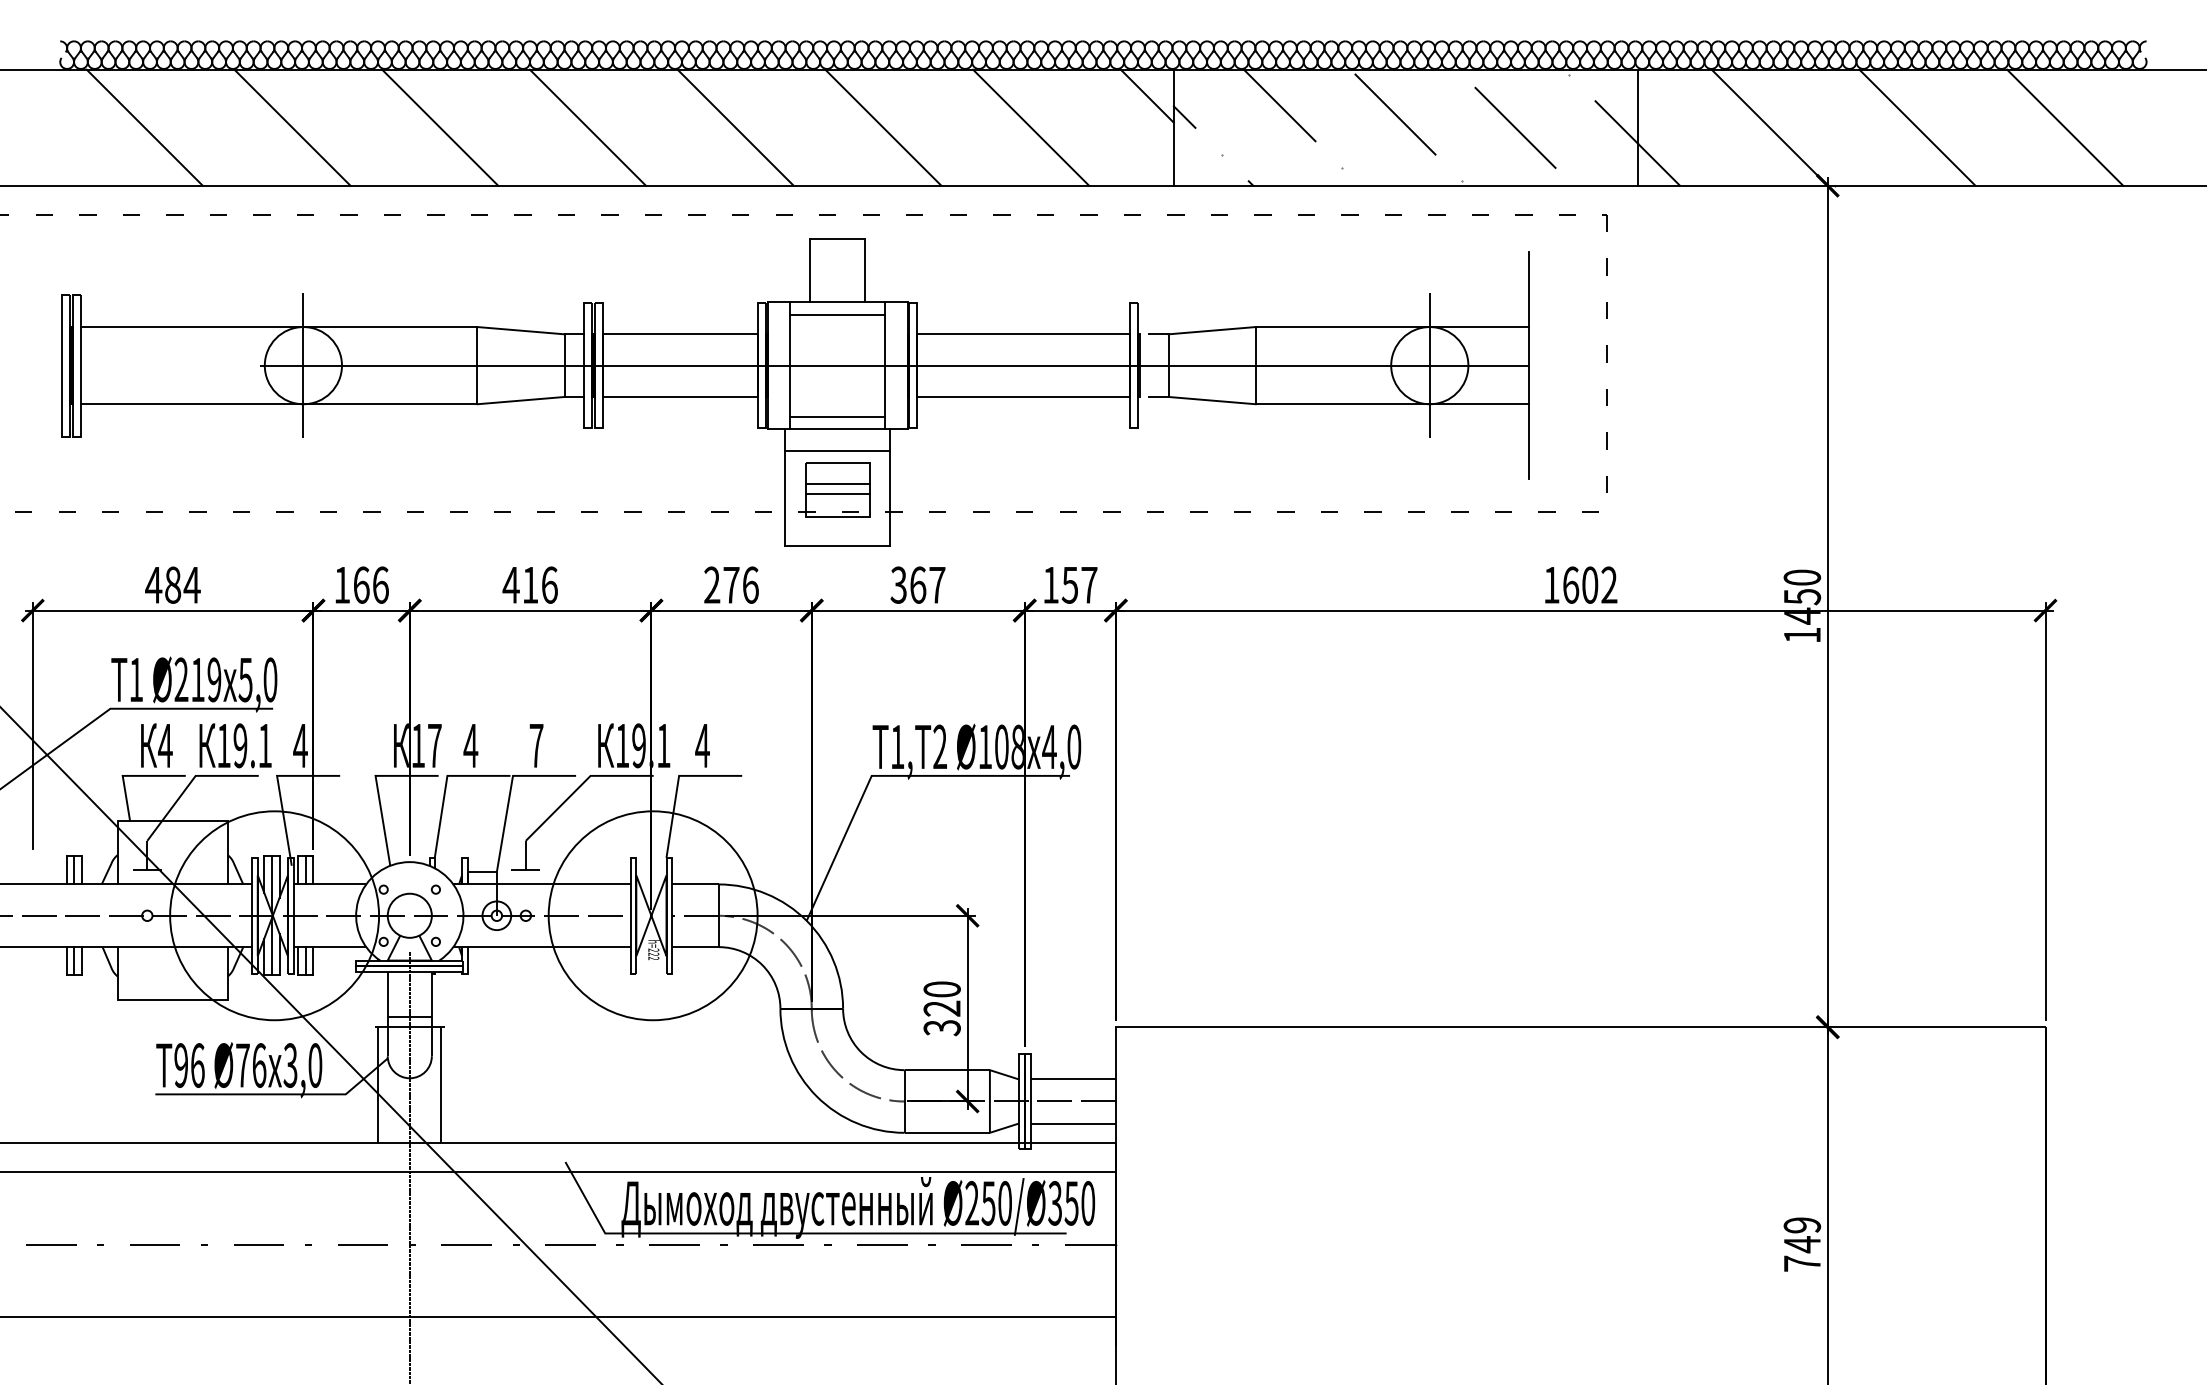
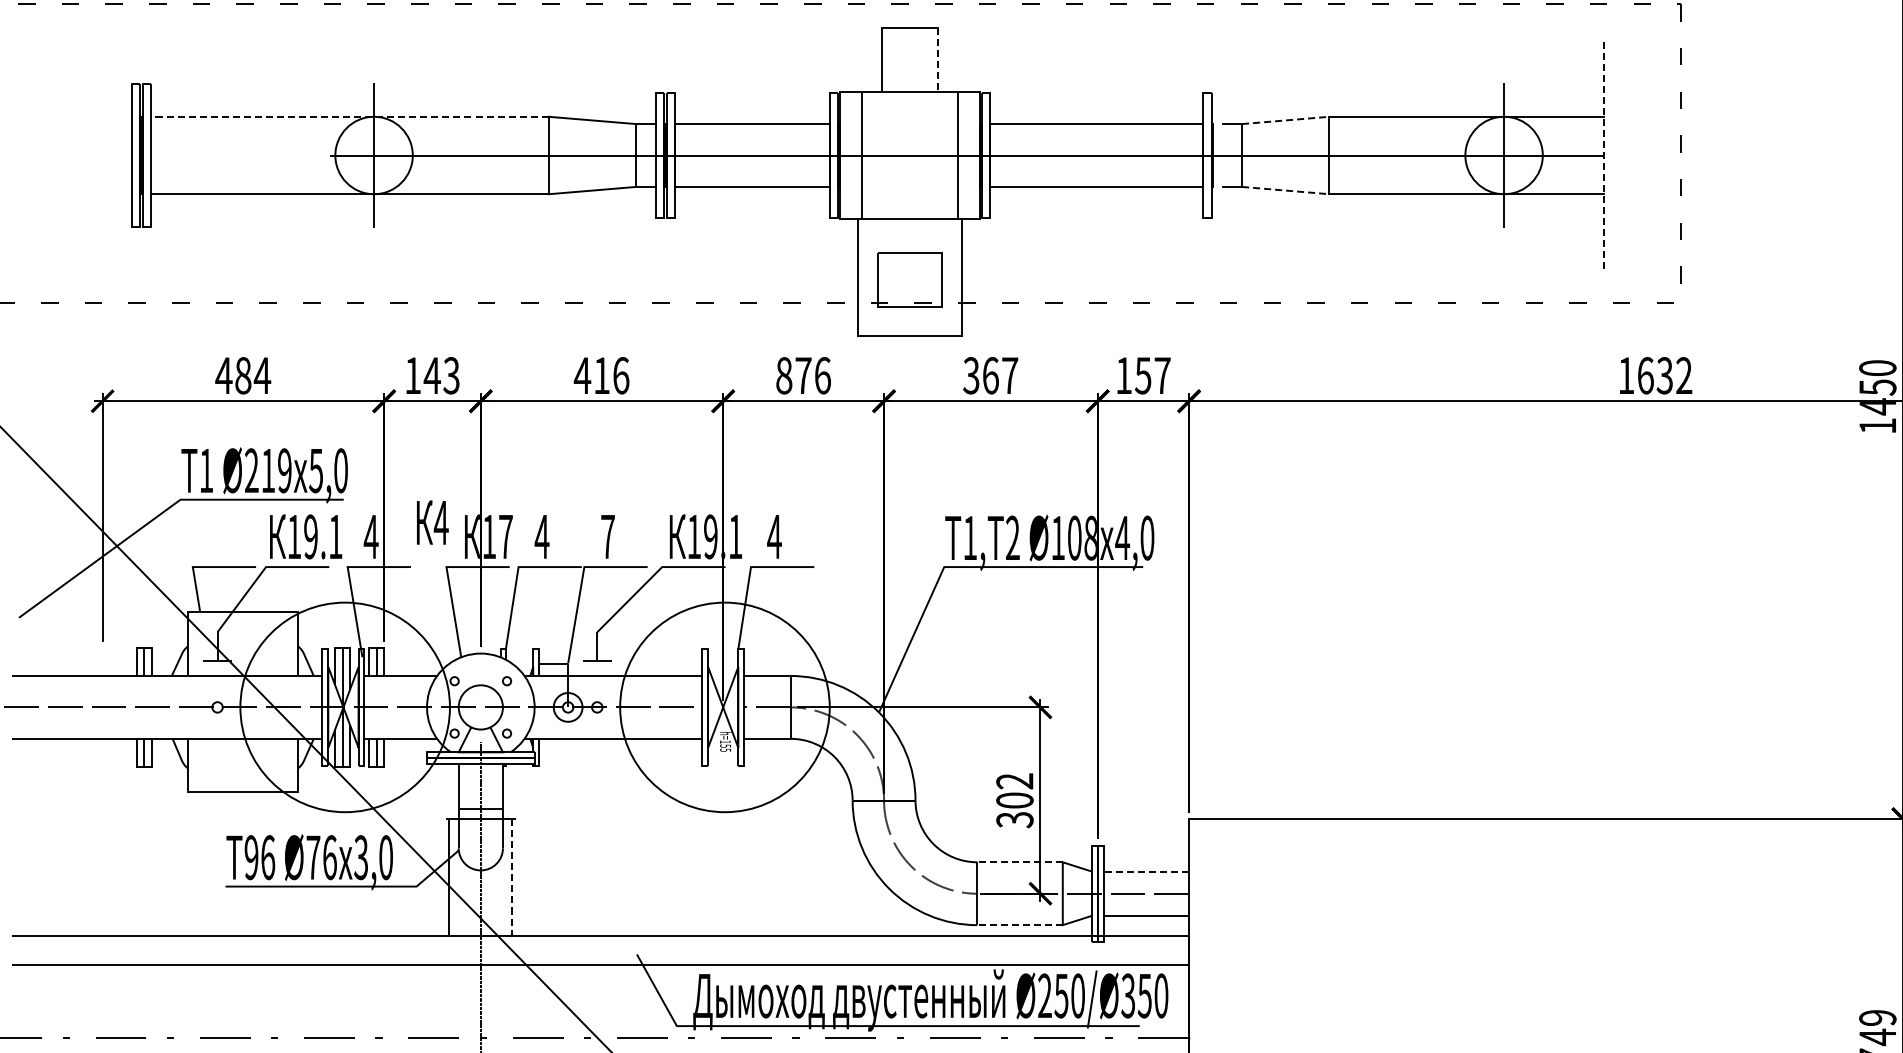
line: (865, 270) -> (937, 60), solid -> dashed
line: (837, 314) -> (909, 104), removed
line: (278, 327) -> (349, 117), solid -> dashed
line: (1212, 330) -> (1286, 120), solid -> dashed
line: (1529, 366) -> (1604, 156), solid -> dashed
line: (1212, 400) -> (1286, 190), solid -> dashed
line: (837, 416) -> (909, 206), removed
line: (837, 451) -> (909, 241), removed
line: (837, 483) -> (909, 273), removed
line: (837, 493) -> (909, 283), removed
text: (370, 584) -> (441, 375), 166 -> 143
text: (712, 584) -> (784, 375), 276 -> 876
text: (1590, 584) -> (1665, 375), 1602 -> 1632
text: (156, 745) -> (432, 522), moved
text: (653, 954) -> (725, 746), h=222 -> h=155
text: (941, 998) -> (1014, 790), 320 -> 302
line: (947, 1070) -> (1020, 862), solid -> dashed
line: (1073, 1079) -> (1146, 871), solid -> dashed
line: (441, 1085) -> (512, 877), solid -> dashed
line: (947, 1132) -> (1020, 924), solid -> dashed

